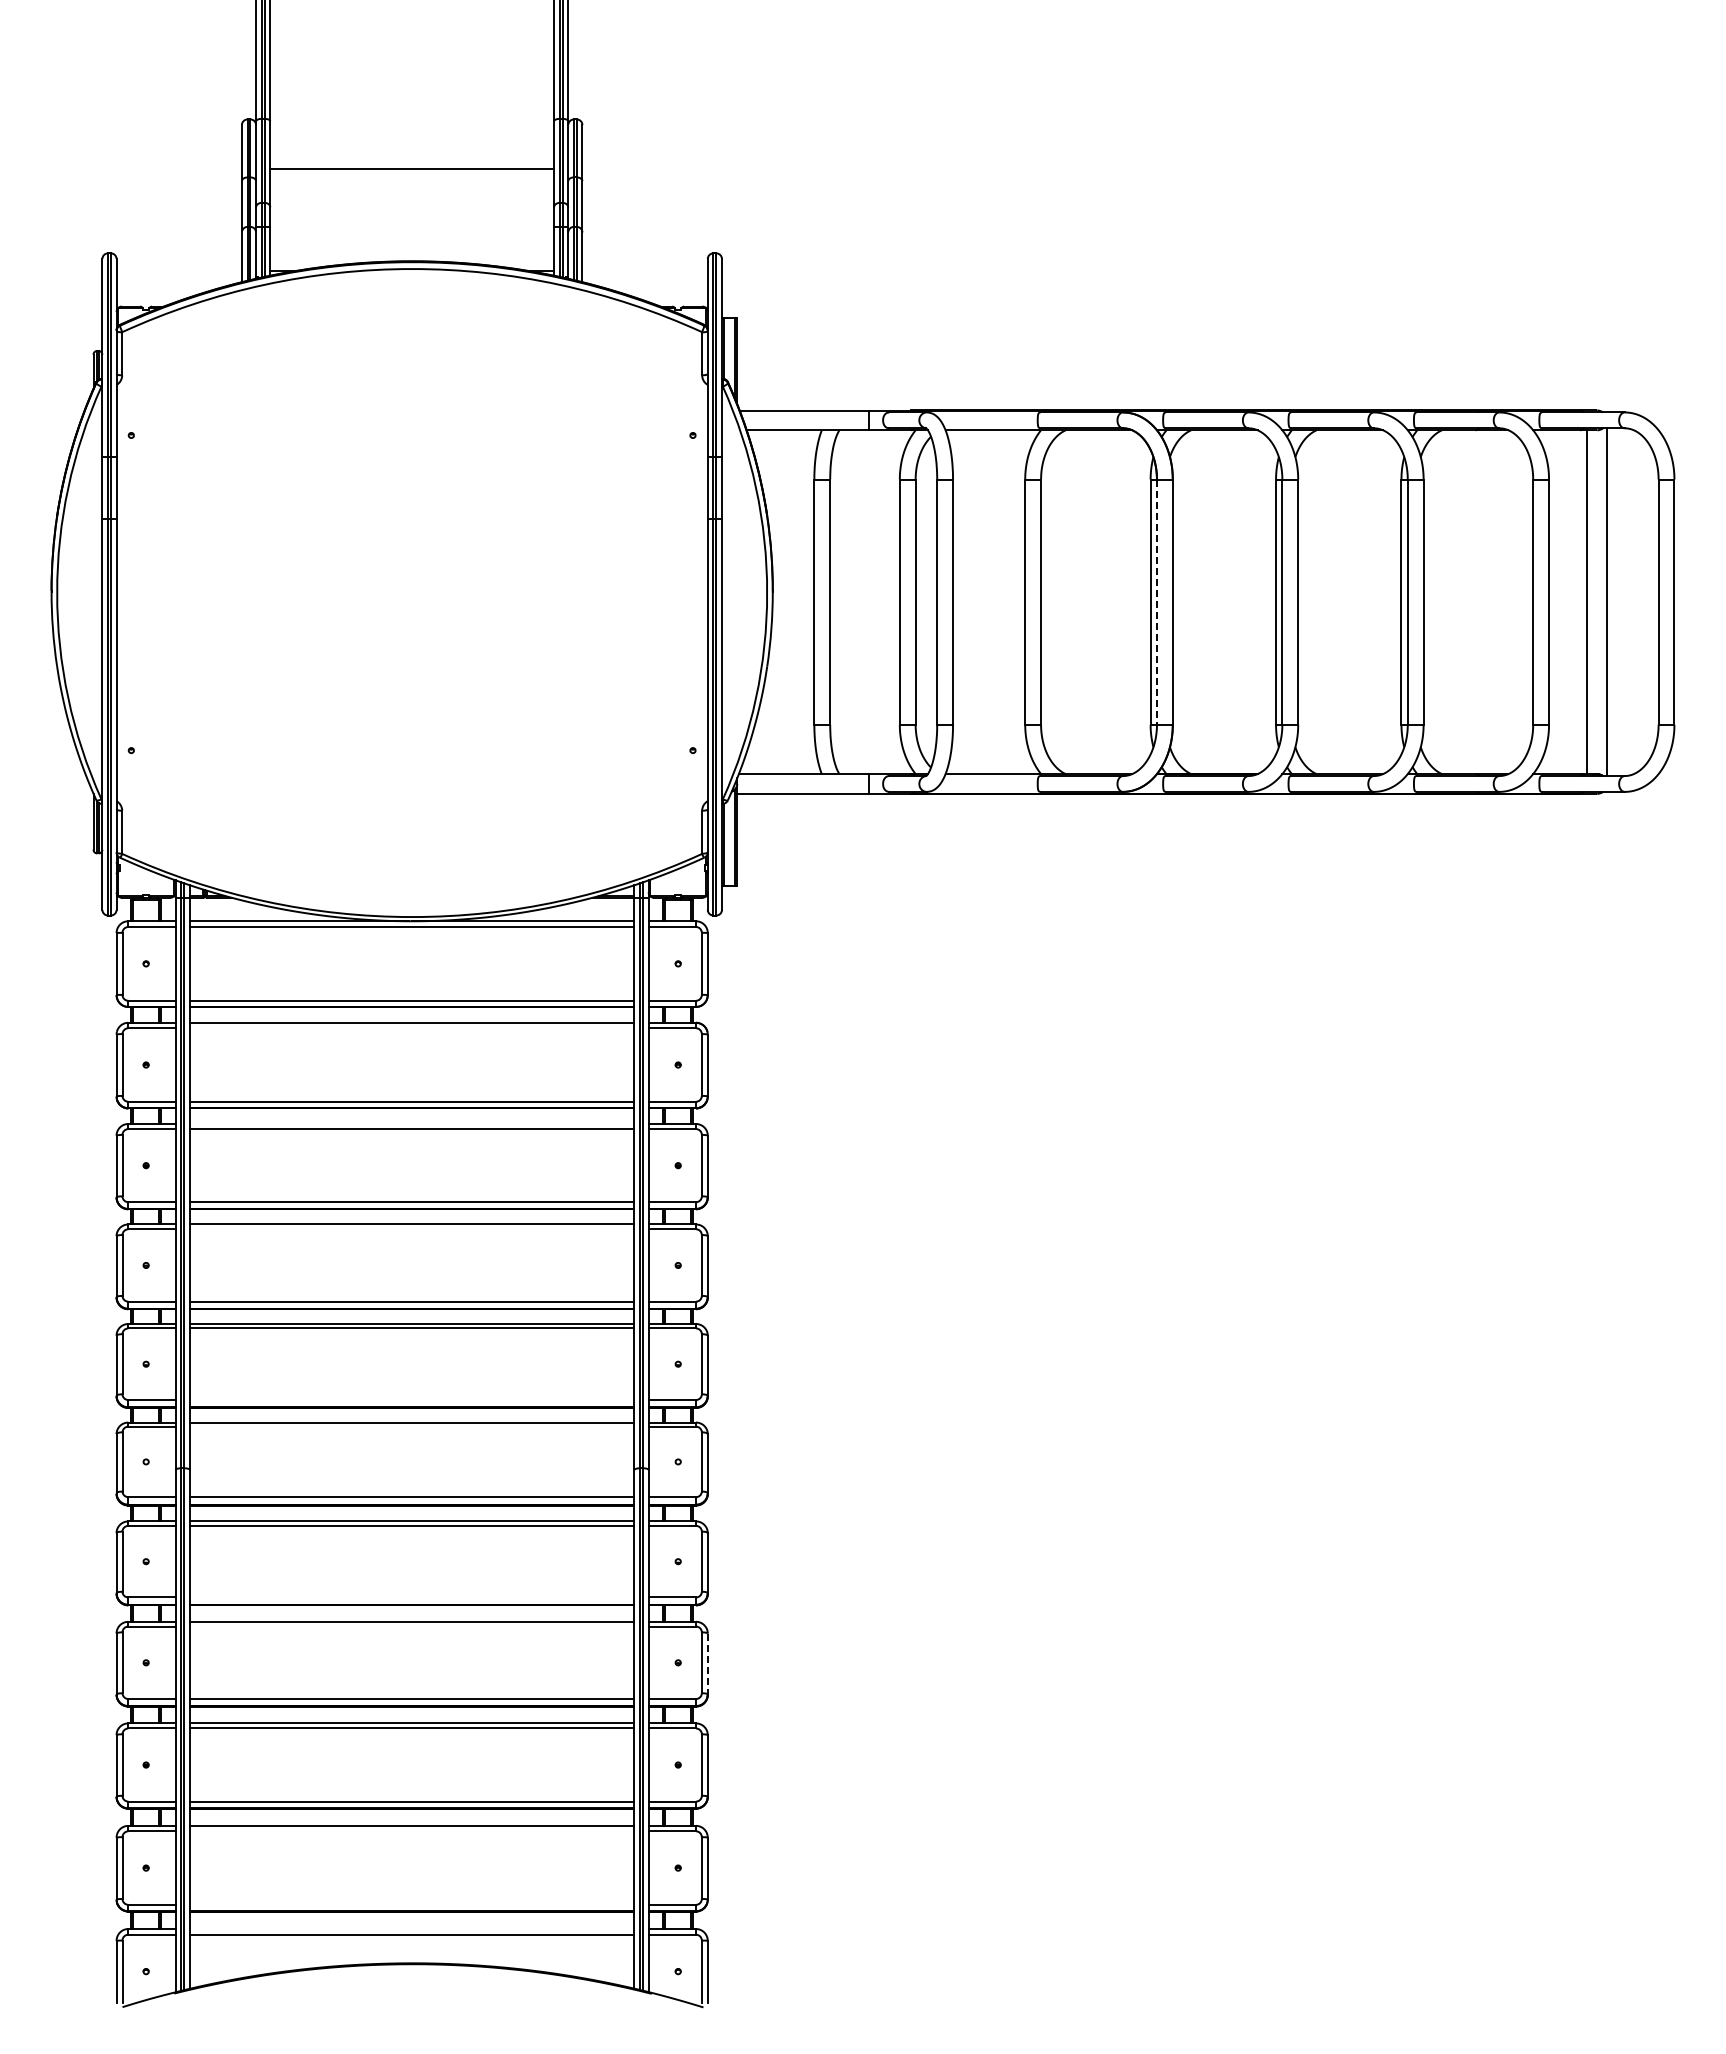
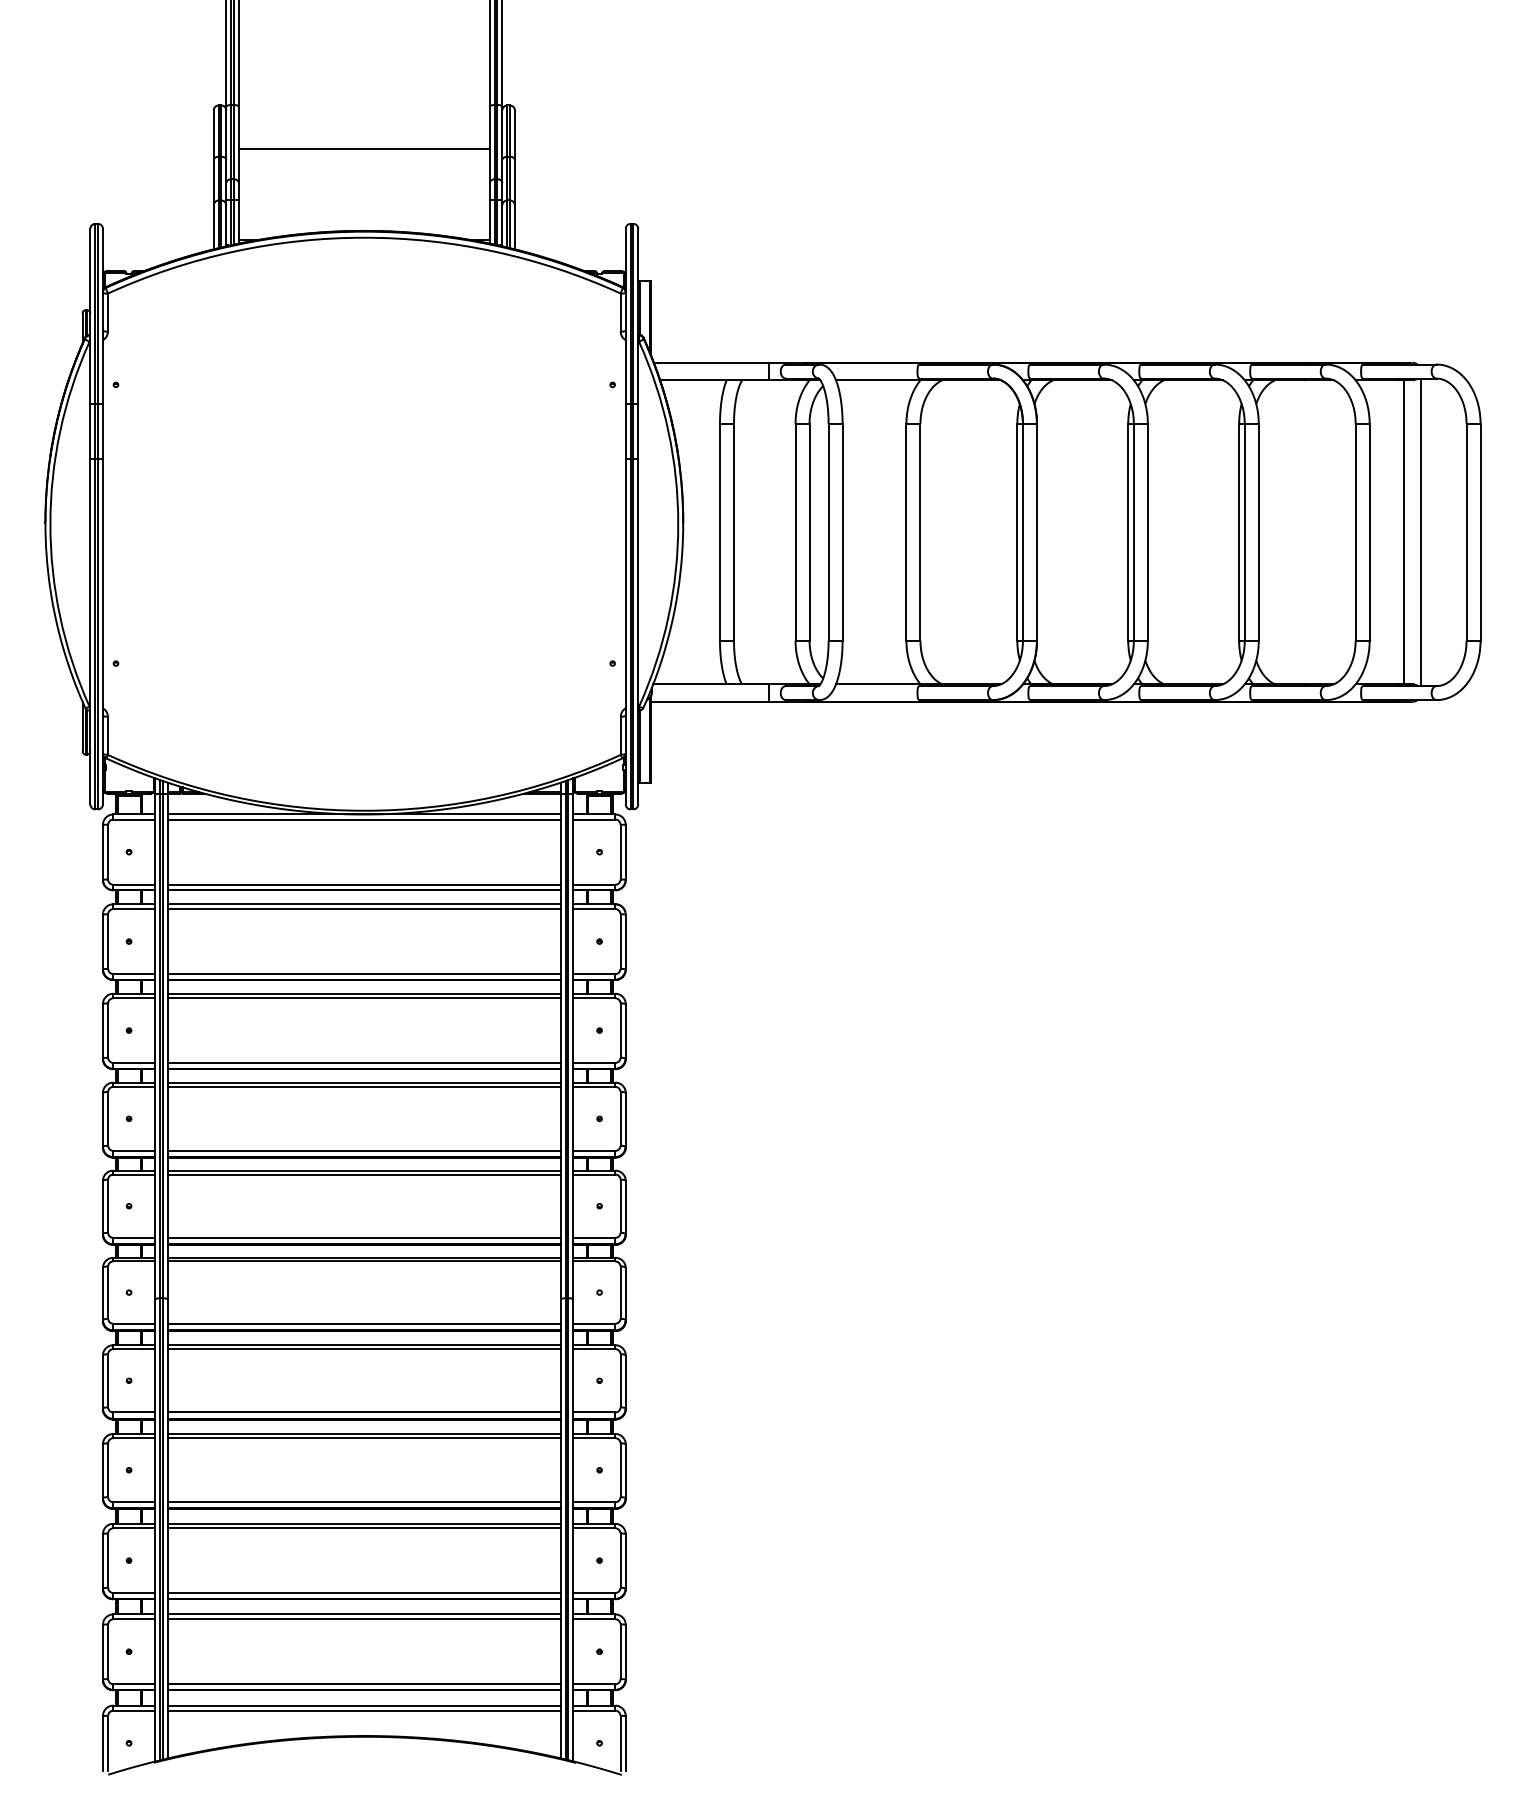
line: (1156, 602) -> (1022, 532), dashed -> solid
line: (411, 1028) -> (363, 909), added
line: (411, 1123) -> (363, 993), added
line: (411, 1229) -> (363, 1087), added
line: (411, 1400) -> (363, 1238), added
line: (411, 1426) -> (363, 1261), added
line: (411, 1597) -> (363, 1412), added
line: (411, 1626) -> (363, 1438), added
line: (707, 1664) -> (625, 1471), dashed -> solid
line: (411, 1831) -> (363, 1619), added
line: (411, 1904) -> (363, 1683), added
line: (411, 1929) -> (363, 1706), added

